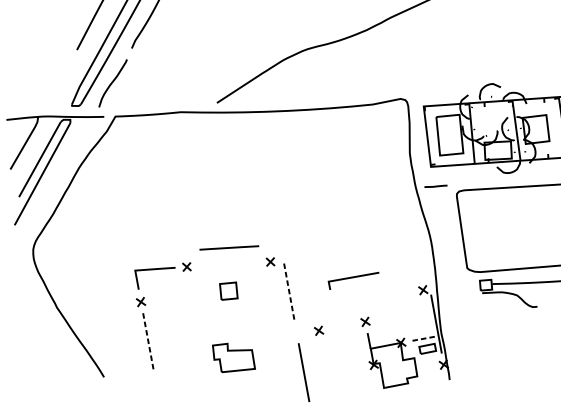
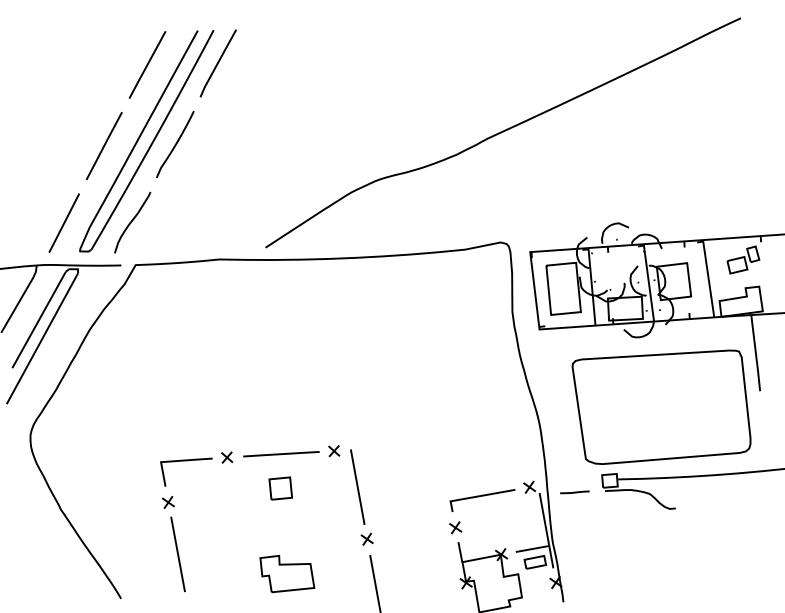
line: (59, 83) -> (63, 222), added
line: (435, 186) -> (574, 492), moved
line: (229, 248) -> (281, 454), moved
line: (353, 277) -> (482, 496), moved
line: (288, 289) -> (357, 486), dashed -> solid
part: (318, 330) -> (366, 538), moved
line: (425, 338) -> (532, 549), dashed -> solid
line: (148, 342) -> (178, 554), dashed -> solid

